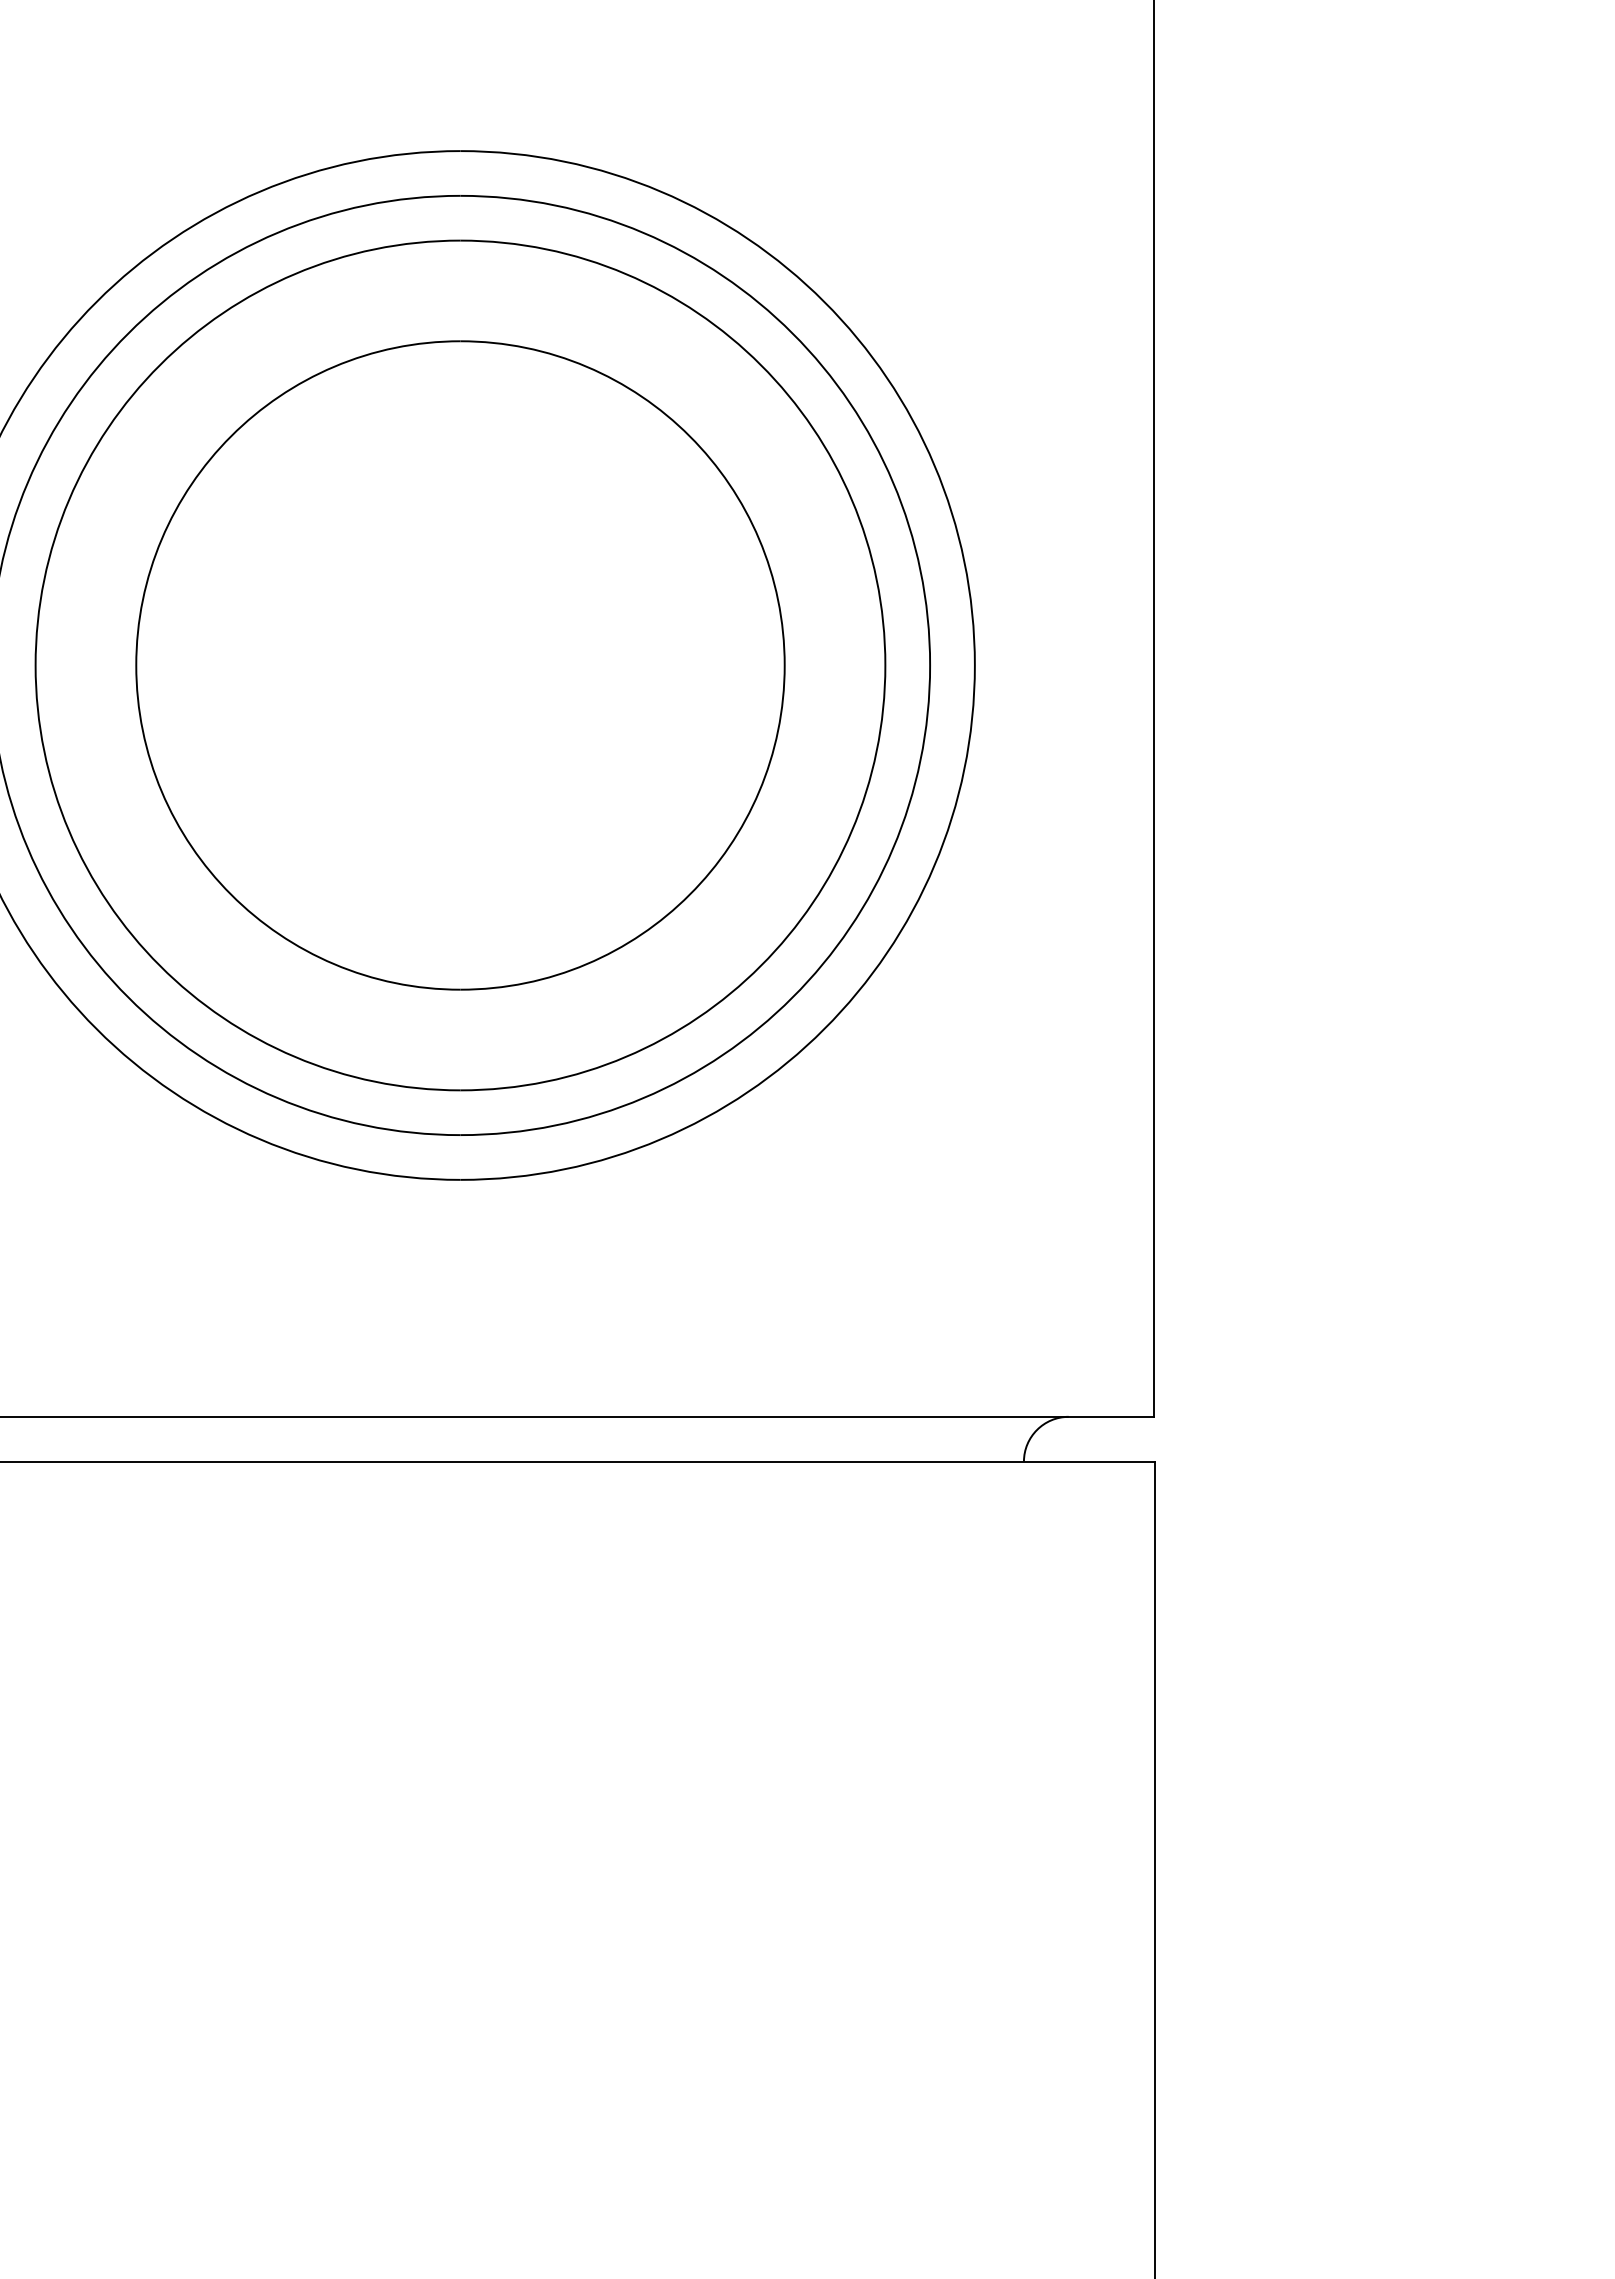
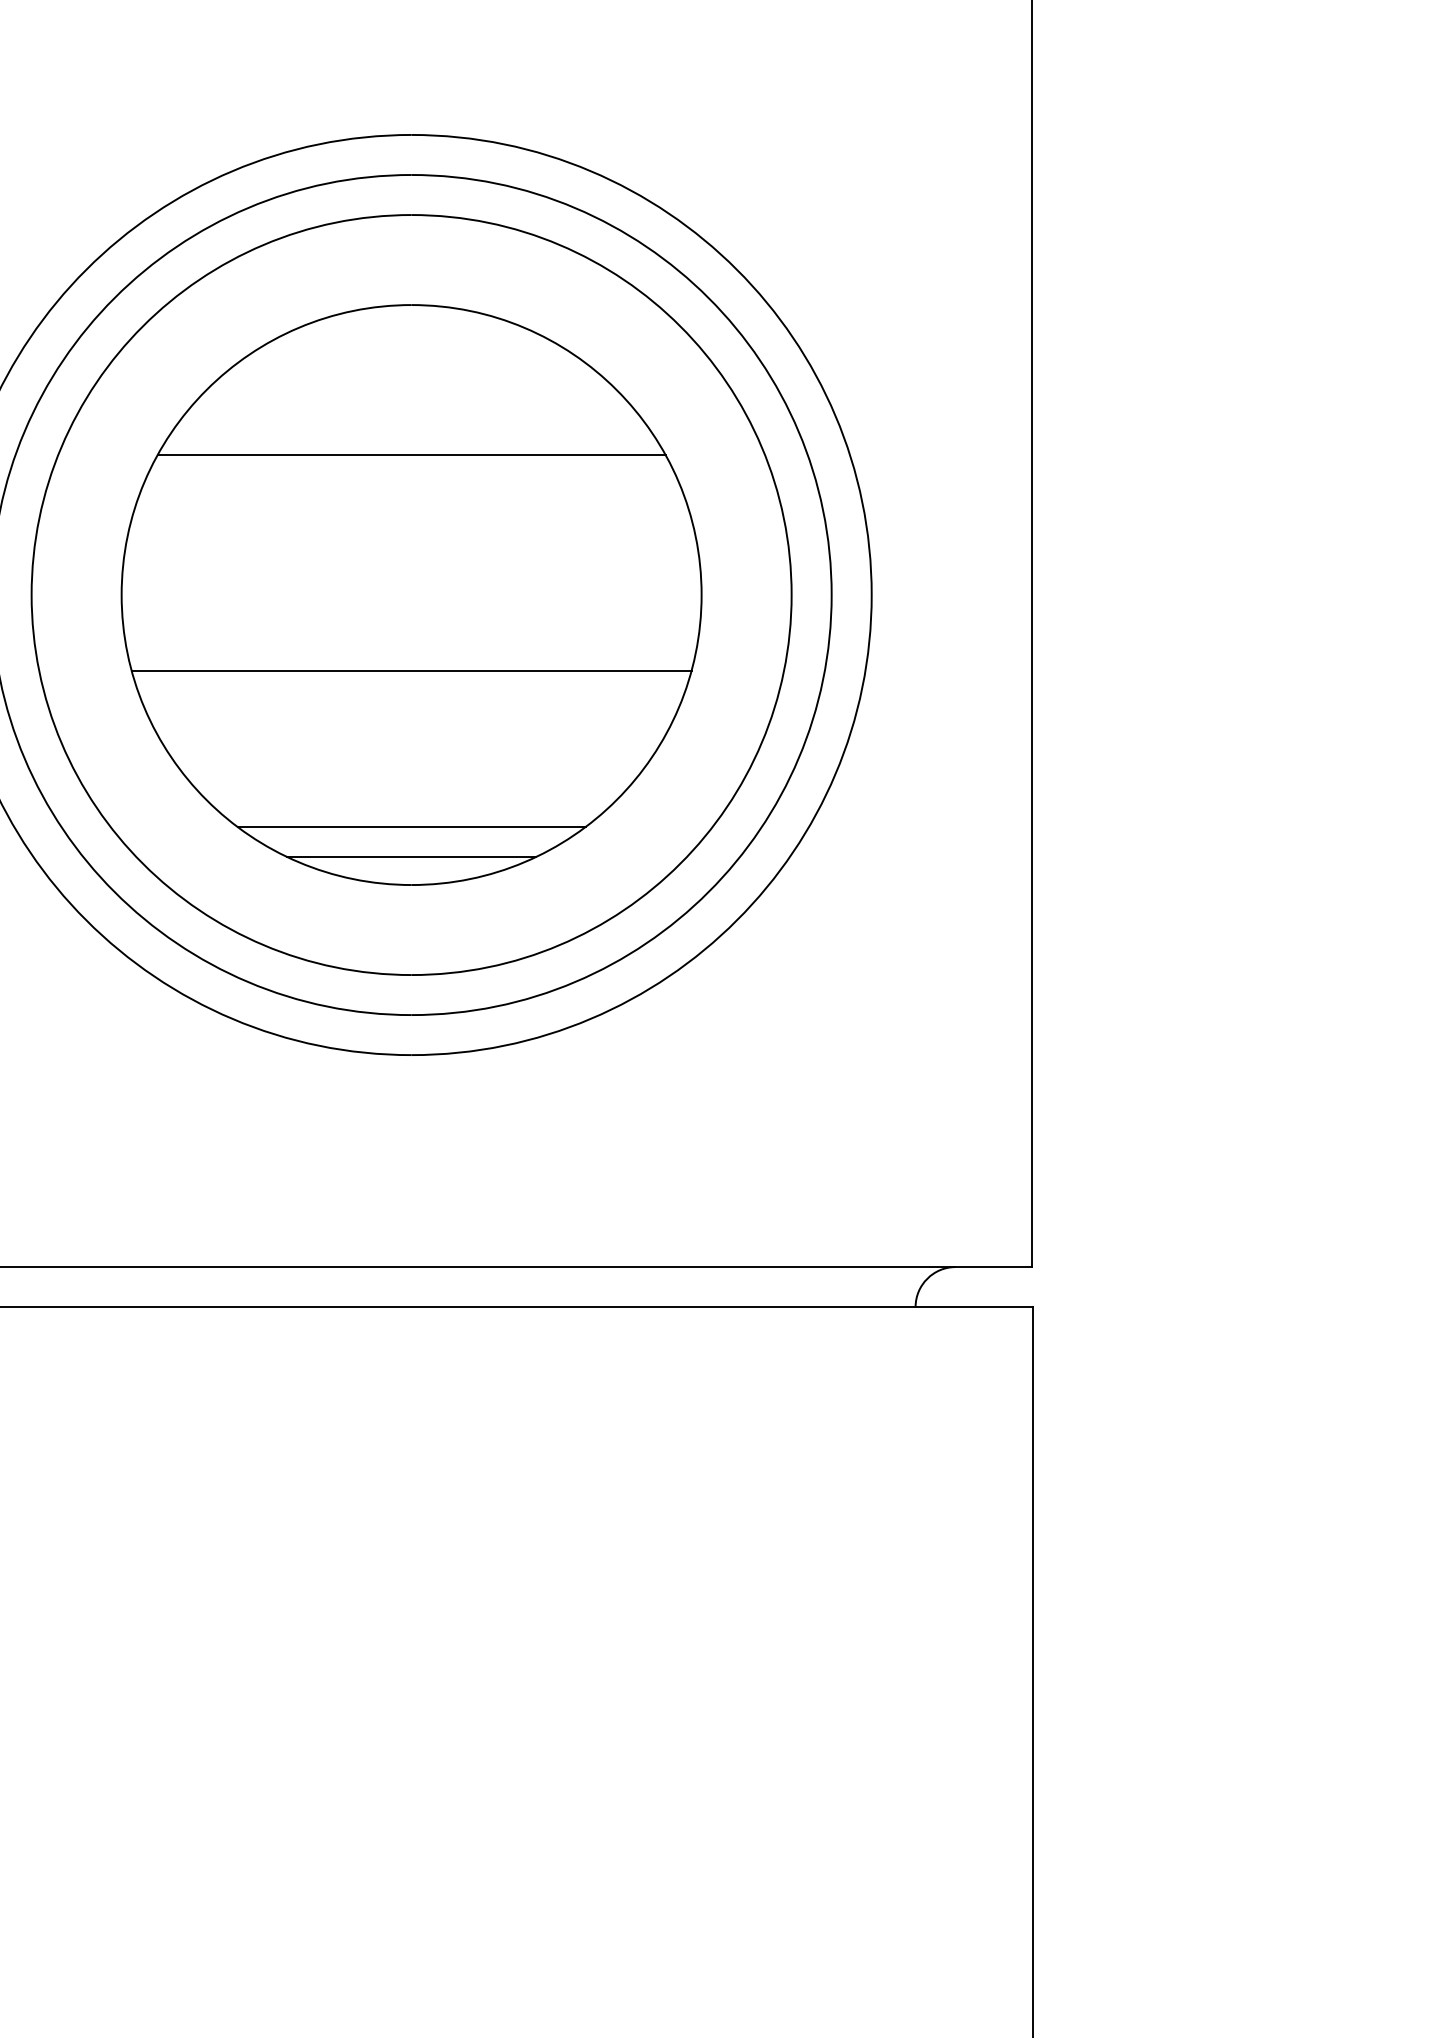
line: (460, 508) -> (411, 454), added
line: (460, 750) -> (411, 671), added
line: (460, 924) -> (411, 826), added
line: (460, 958) -> (411, 857), added

